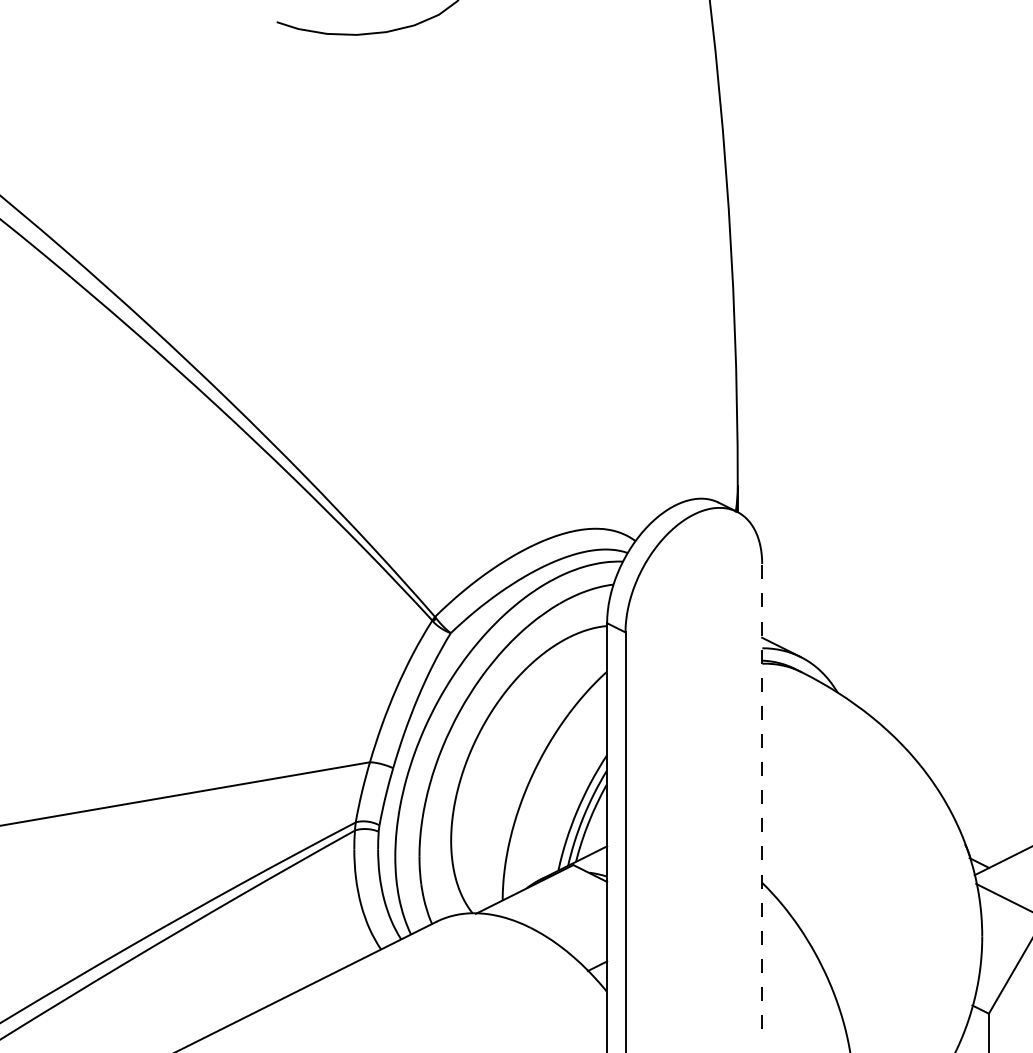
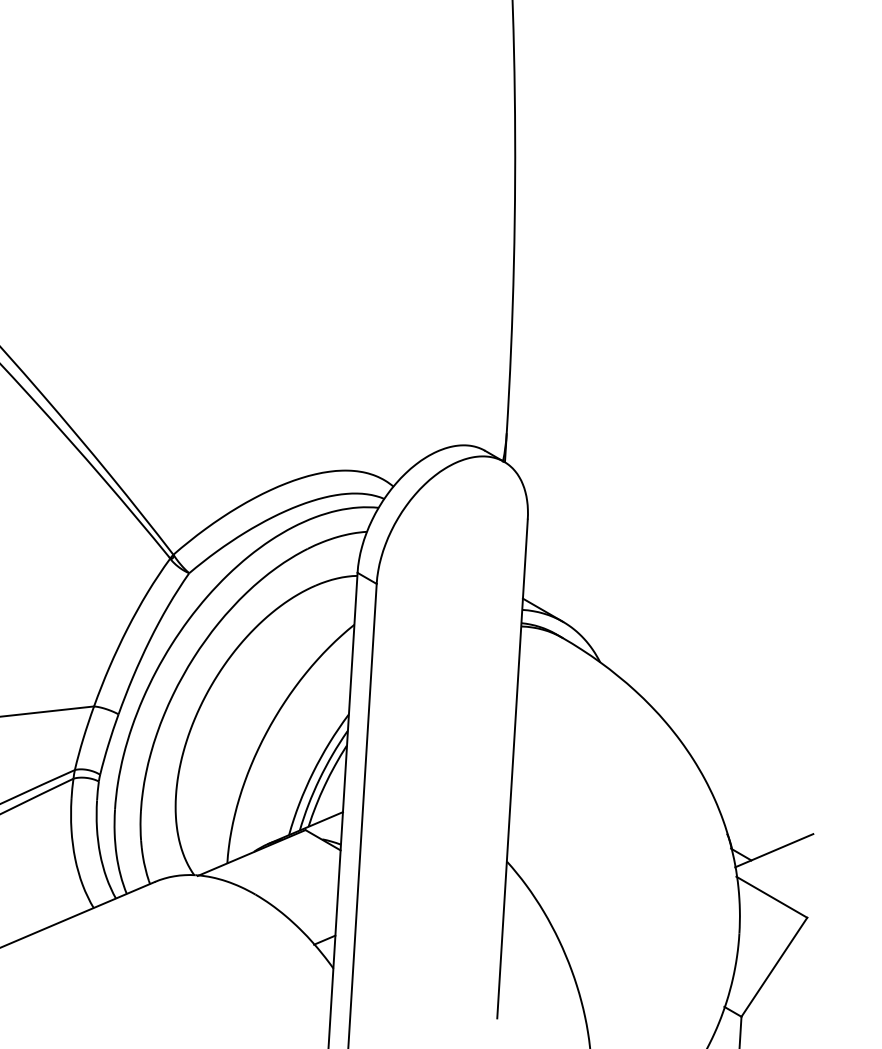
line: (762, 796) -> (512, 768), dashed -> solid

